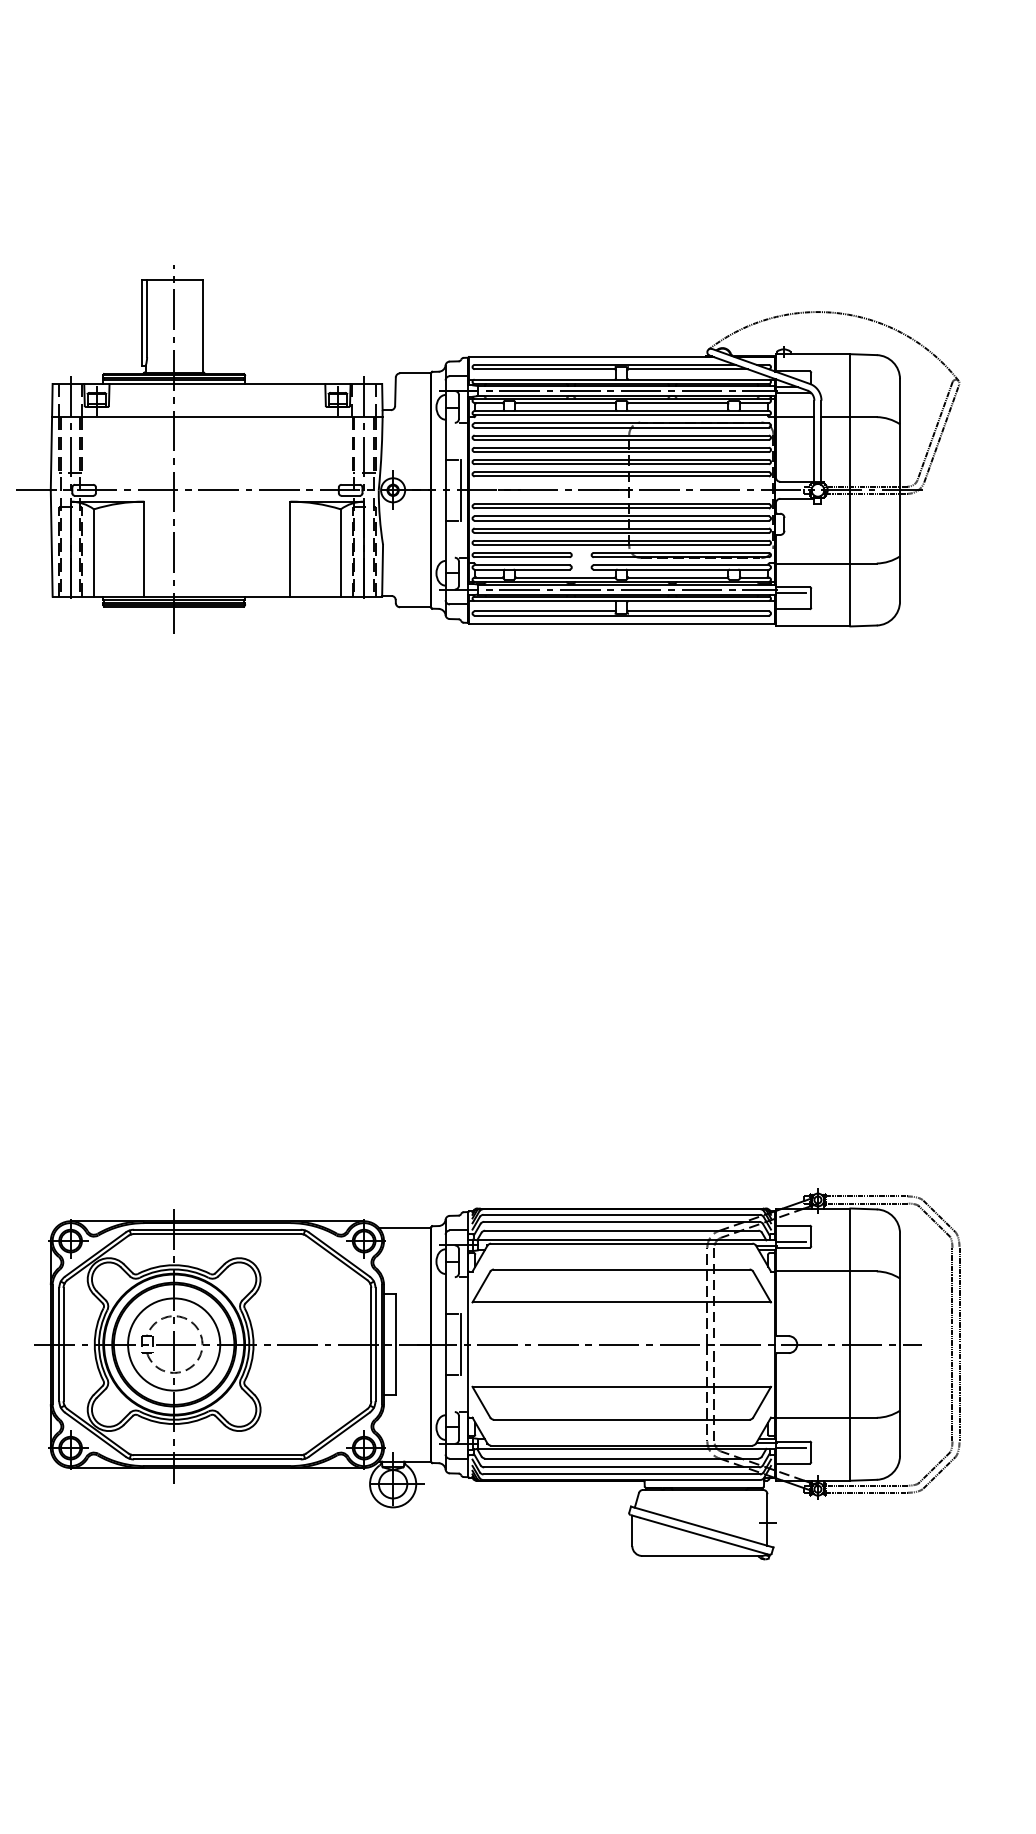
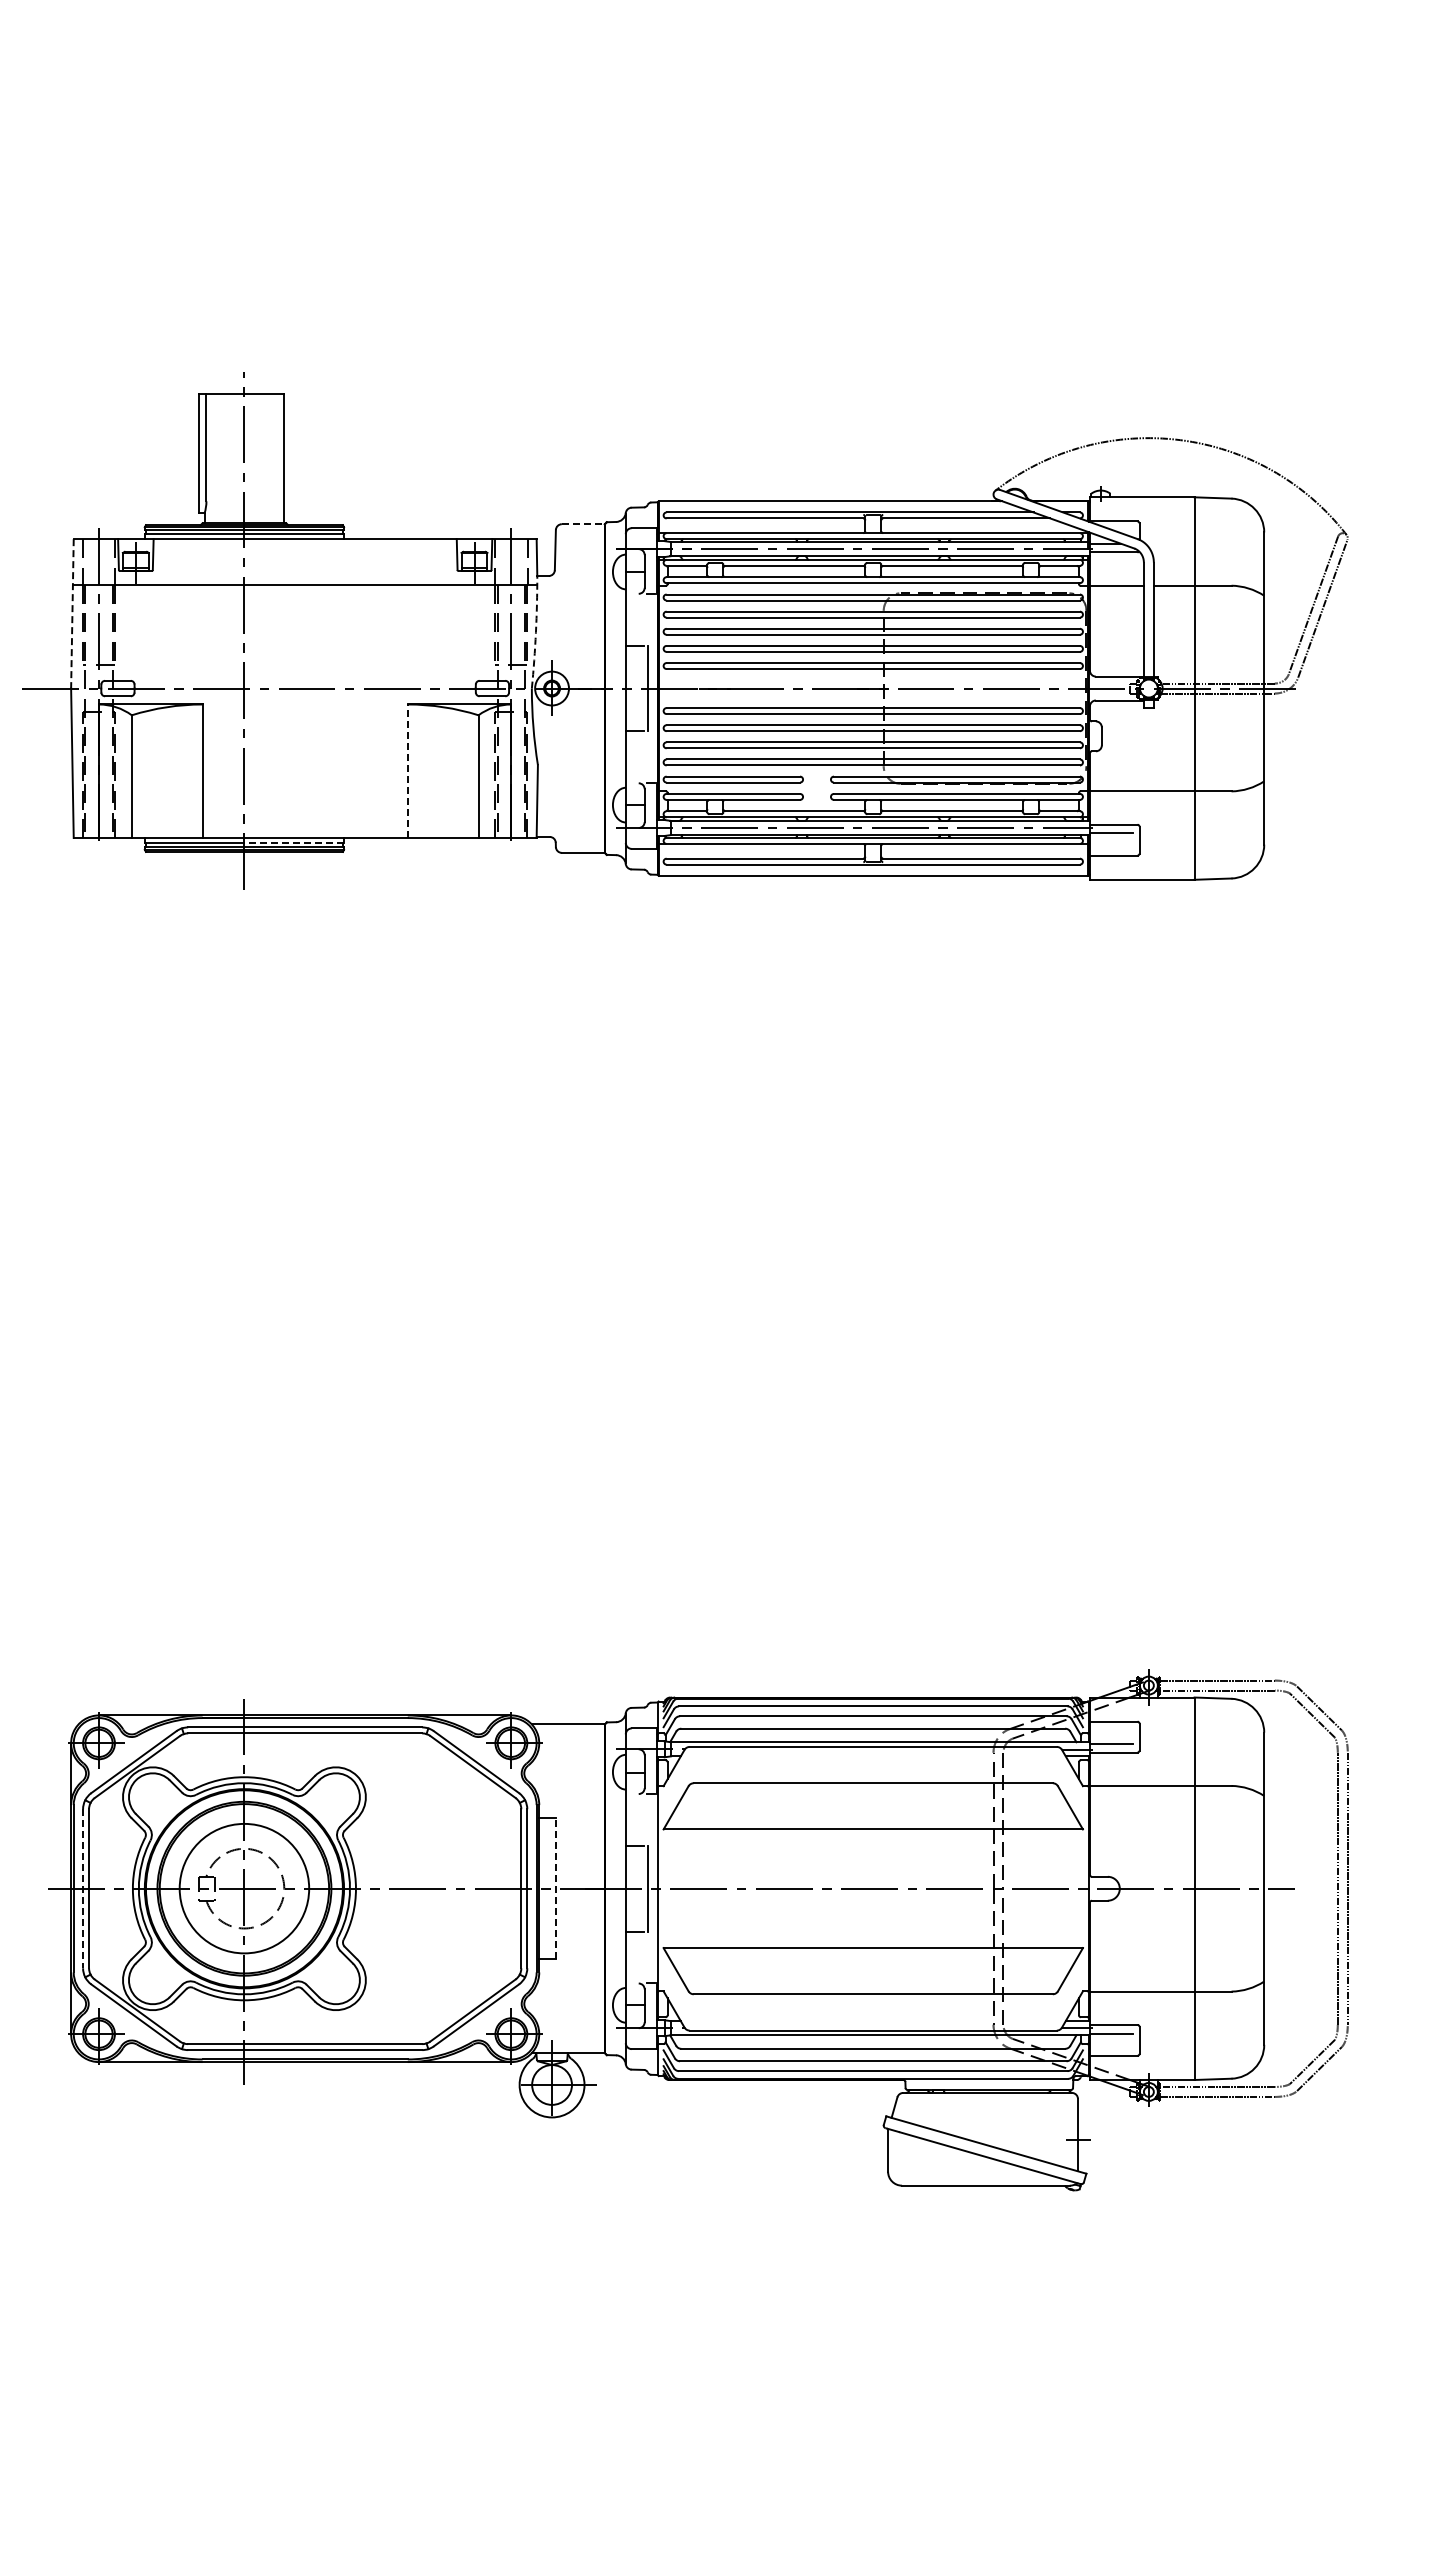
line: (415, 373) -> (583, 524), solid -> dashed
line: (51, 436) -> (72, 613), solid -> dashed
arc: (381, 450) -> (535, 632), solid -> dashed
line: (290, 549) -> (407, 771), solid -> dashed
line: (209, 599) -> (294, 842), solid -> dashed
line: (59, 1344) -> (83, 1888), solid -> dashed
line: (396, 1344) -> (556, 1888), solid -> dashed

